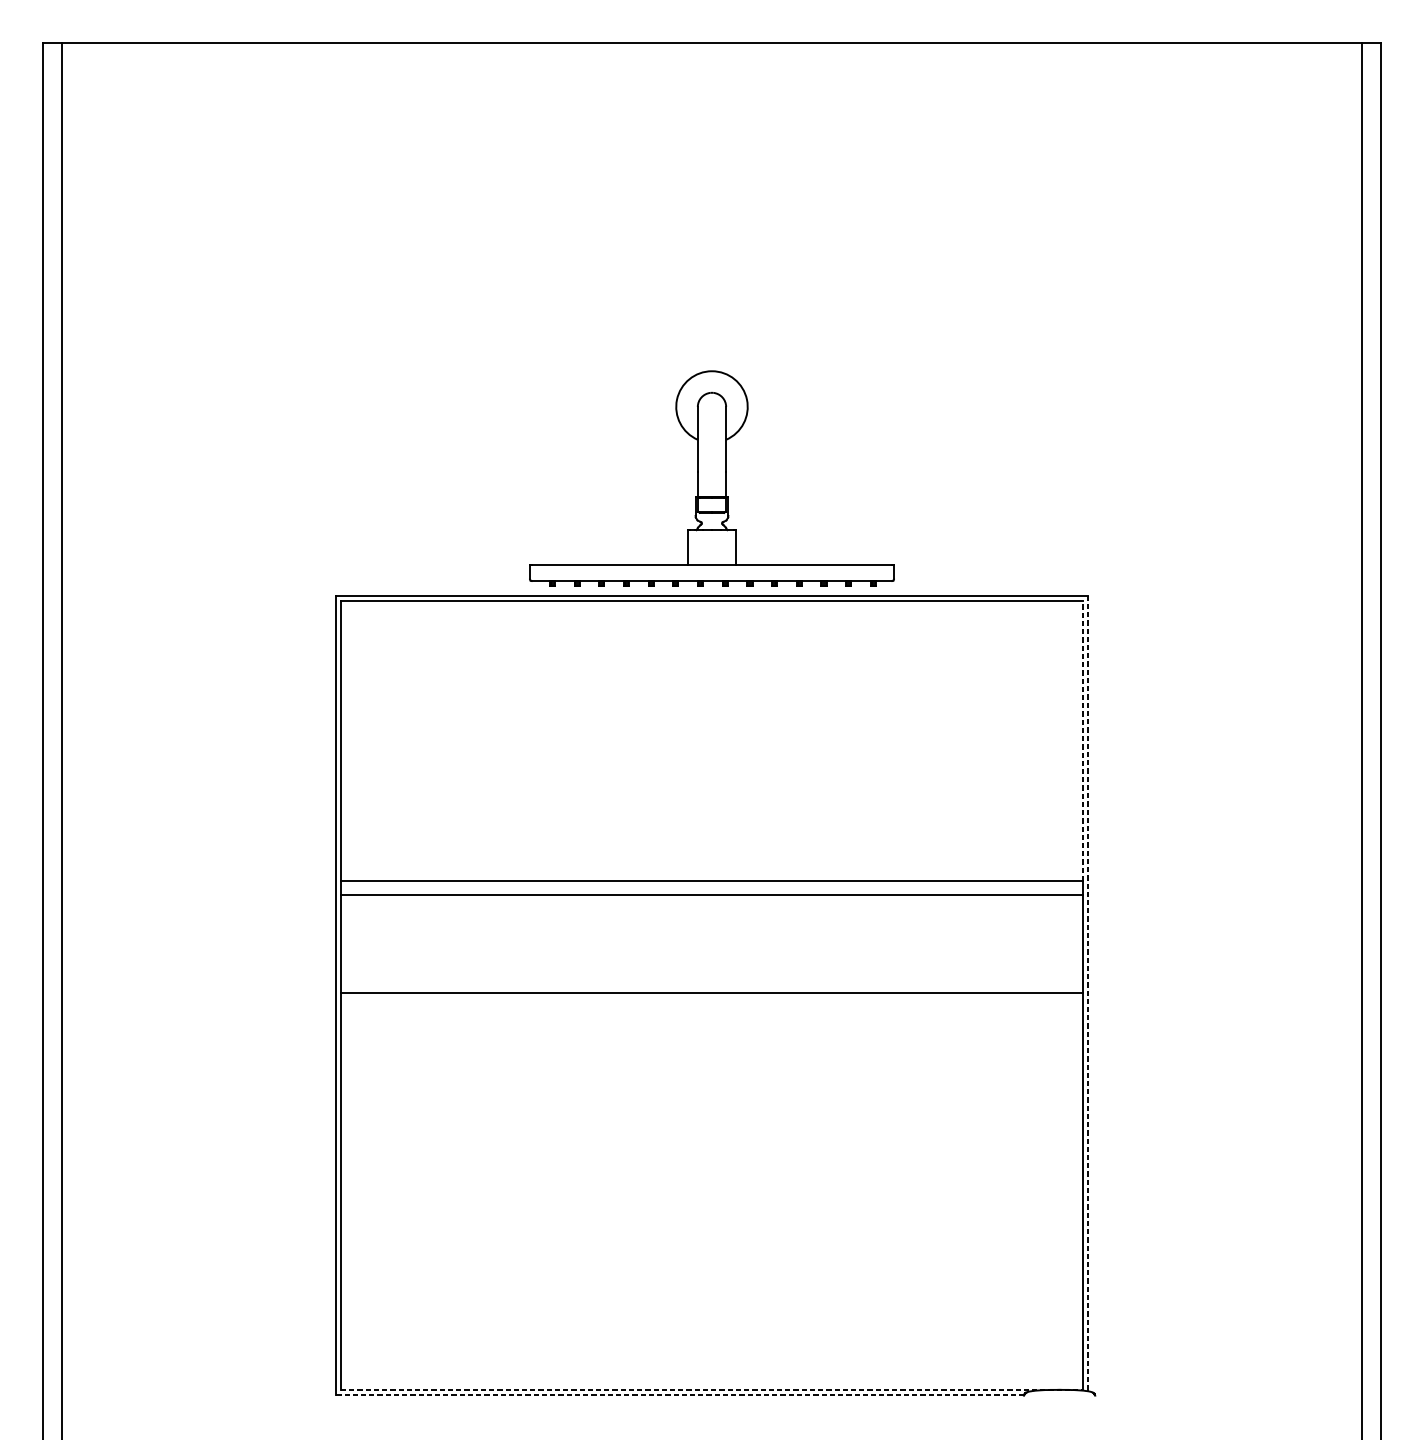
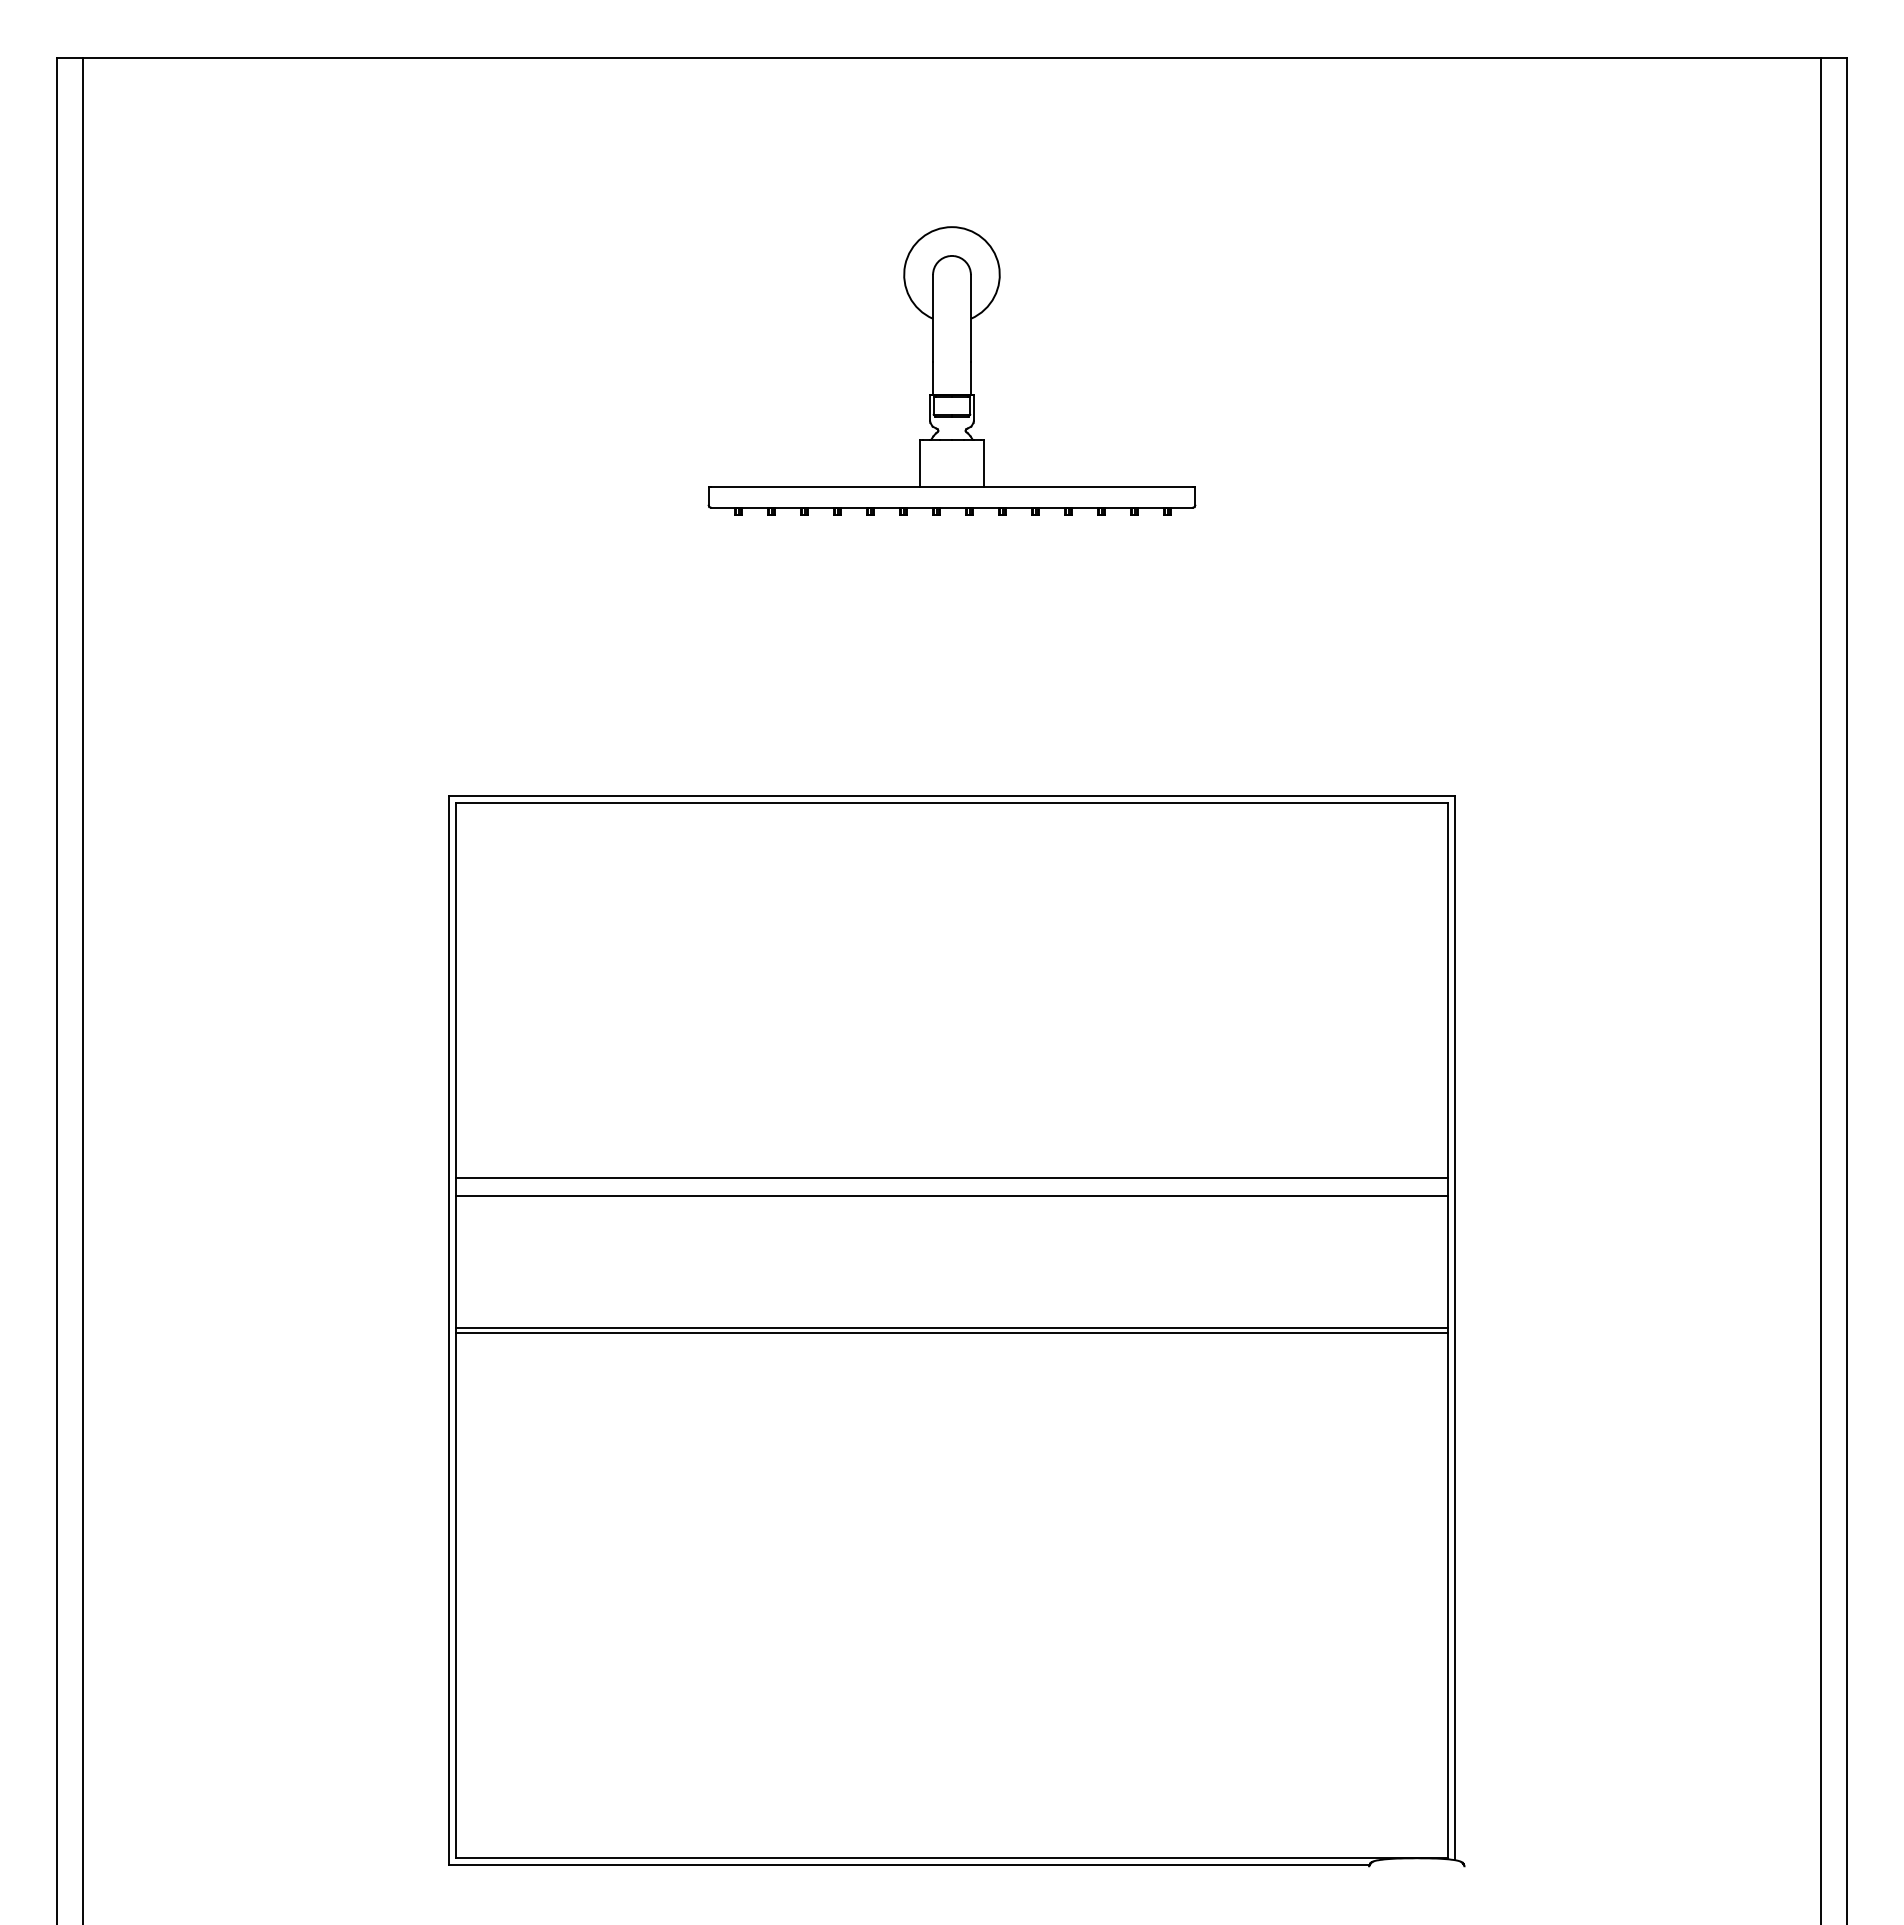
part: (711, 478) -> (951, 370), moved
line: (1083, 740) -> (1448, 990), dashed -> solid
line: (1088, 993) -> (1455, 1328), dashed -> solid
line: (711, 997) -> (951, 1333), added
line: (712, 1390) -> (952, 1858), dashed -> solid
line: (679, 1394) -> (908, 1864), dashed -> solid

